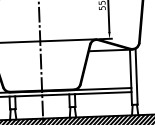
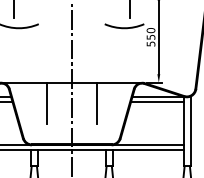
line: (109, 54) -> (157, 102), added
line: (60, 57) -> (96, 103), added
line: (20, 58) -> (46, 103), added

